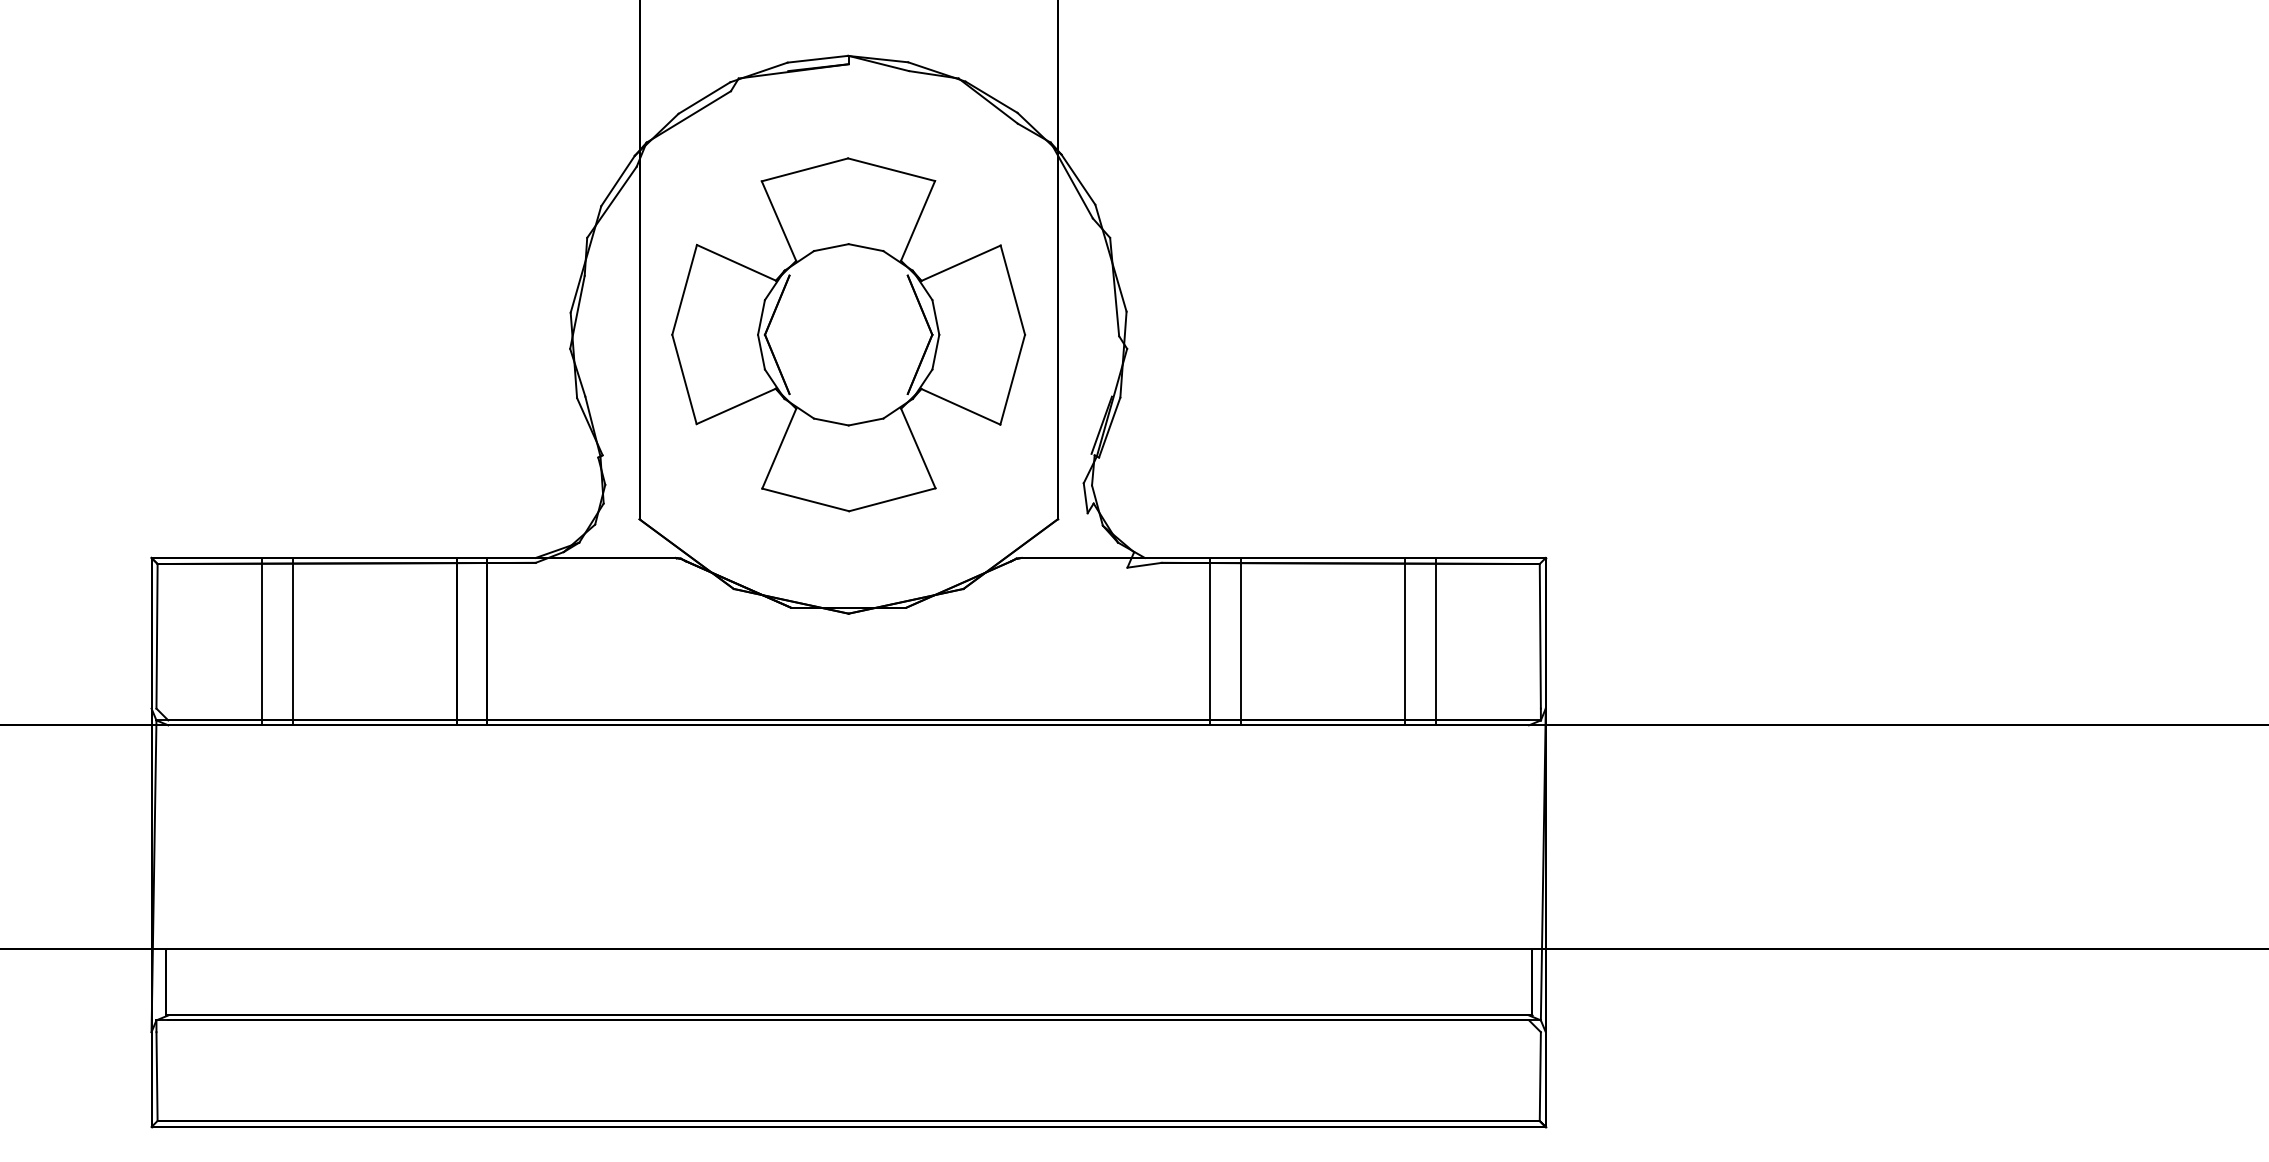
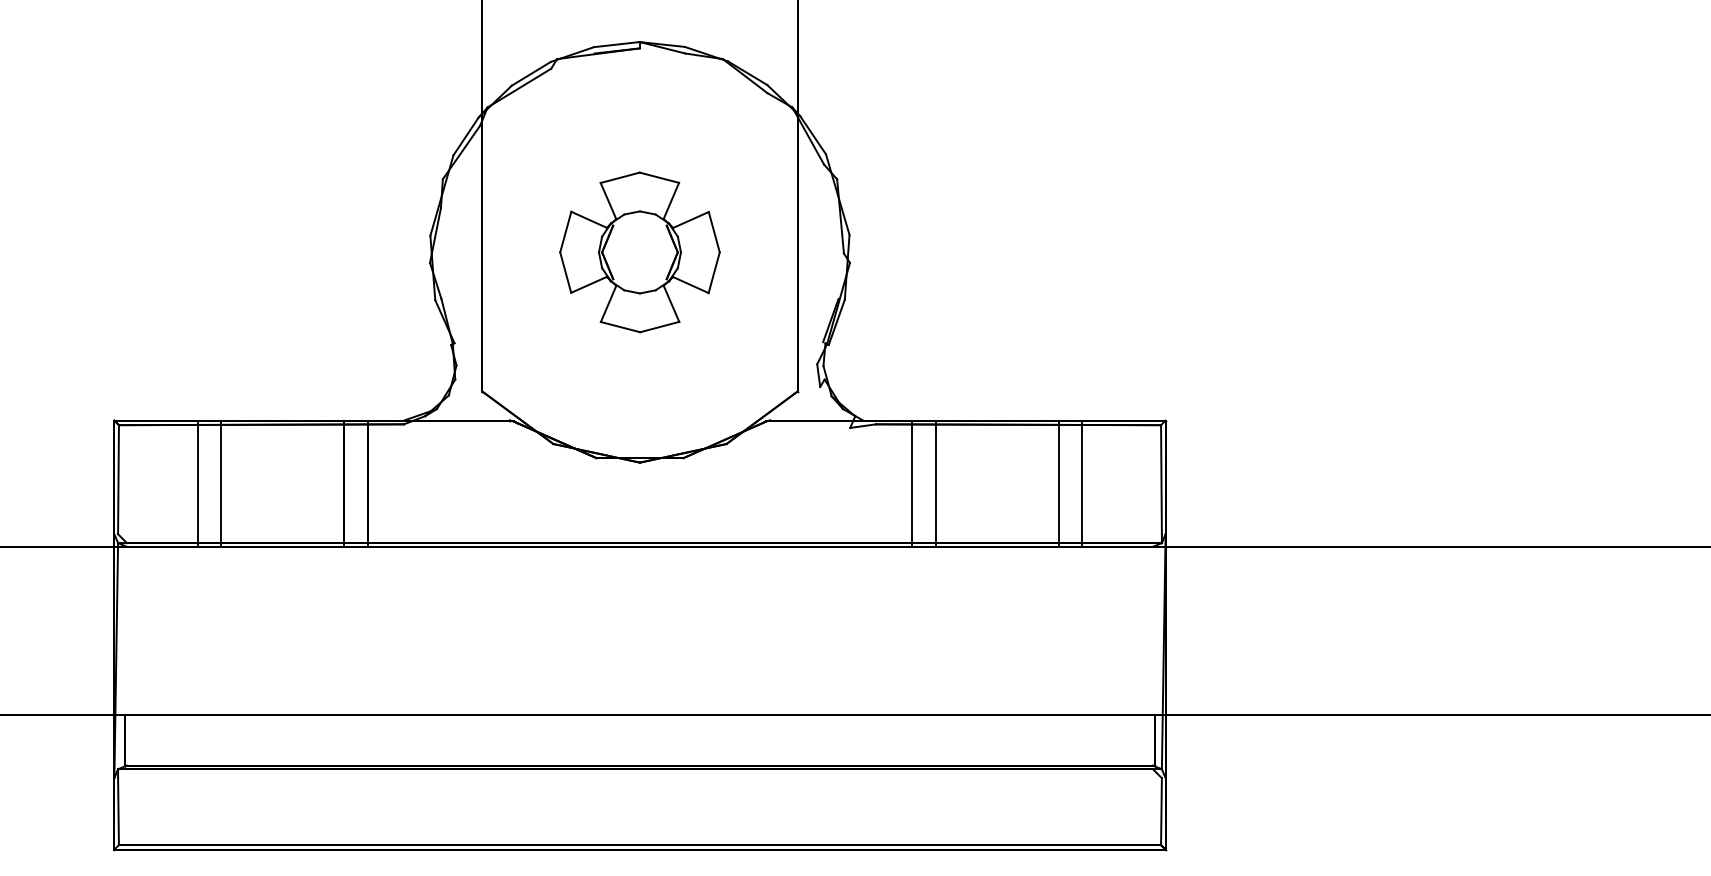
part: (848, 334) -> (639, 252), size x0.6

